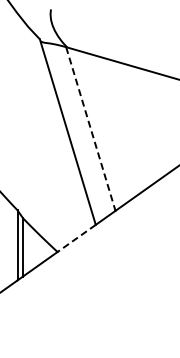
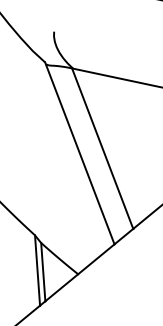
line: (91, 129) -> (103, 149), dashed -> solid
line: (76, 238) -> (96, 259), dashed -> solid

